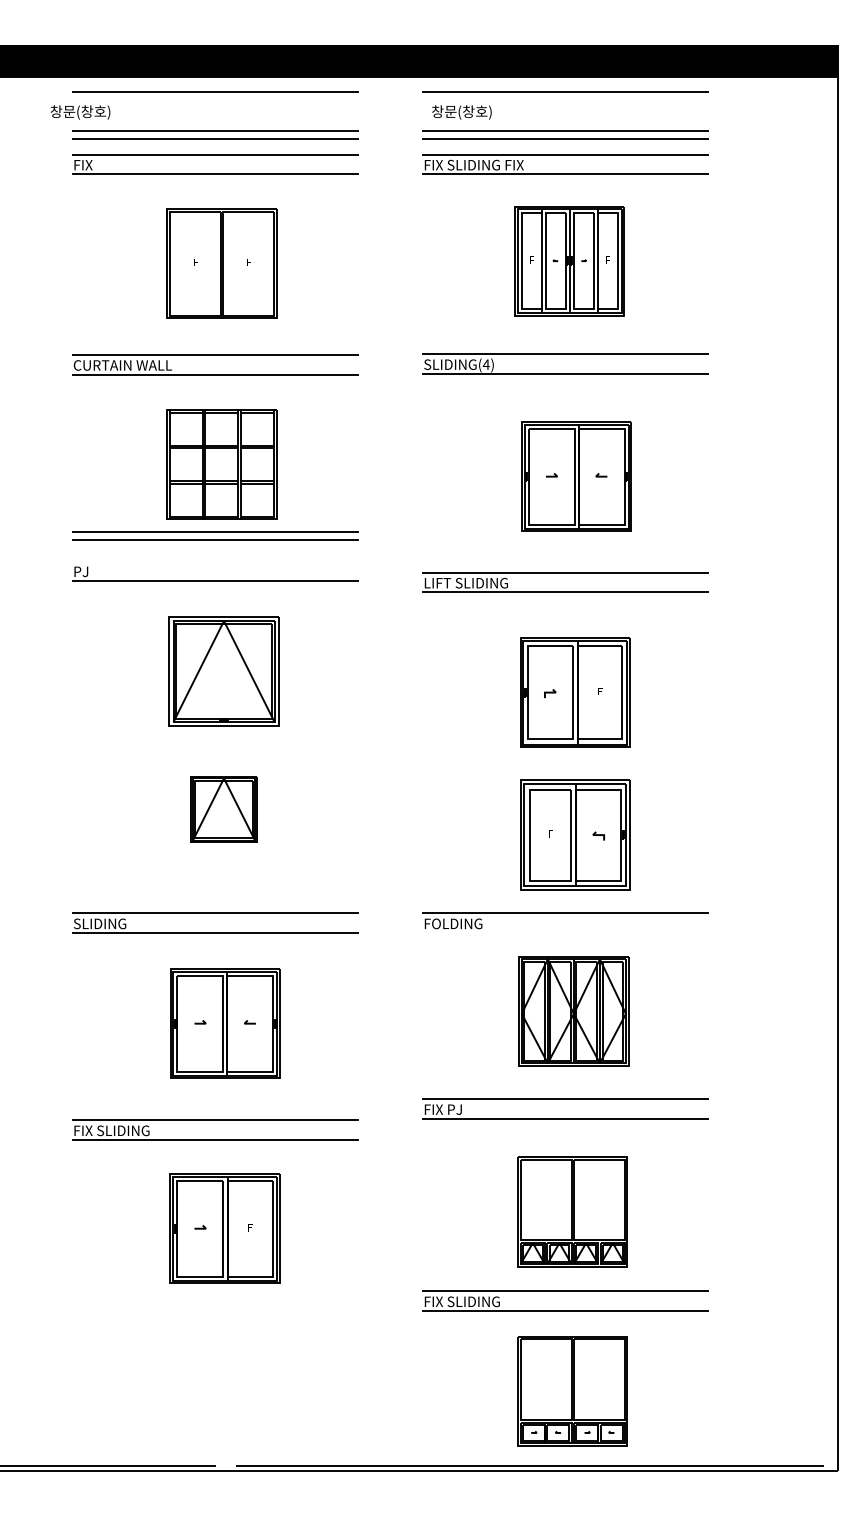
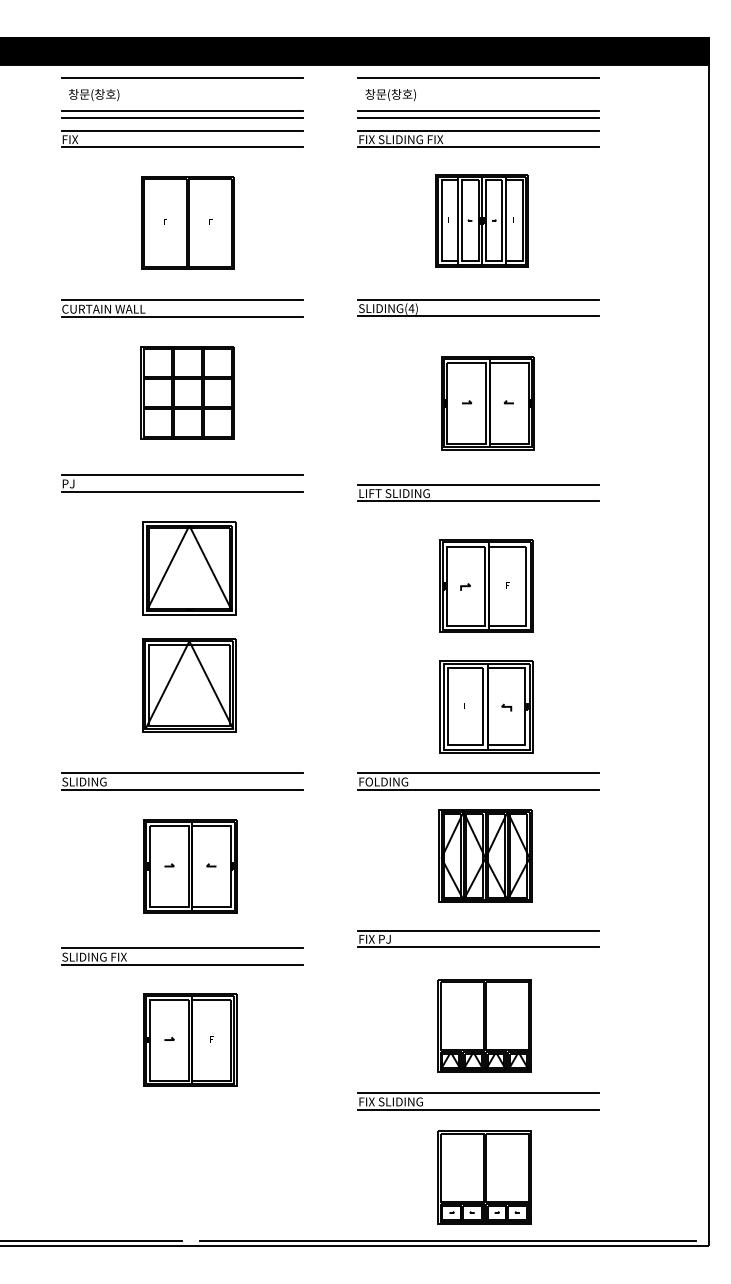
text: (80, 112) -> (94, 95), moved
part: (215, 535) -> (182, 453), removed
line: (215, 561) -> (182, 475), added
part: (223, 809) -> (188, 685), size x1.67
line: (565, 933) -> (478, 790), added
text: (111, 1130) -> (94, 956), FIX SLIDING -> SLIDING FIX

